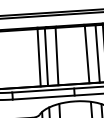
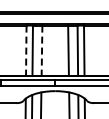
line: (57, 57) -> (42, 51), solid -> dashed
line: (39, 58) -> (26, 51), solid -> dashed

